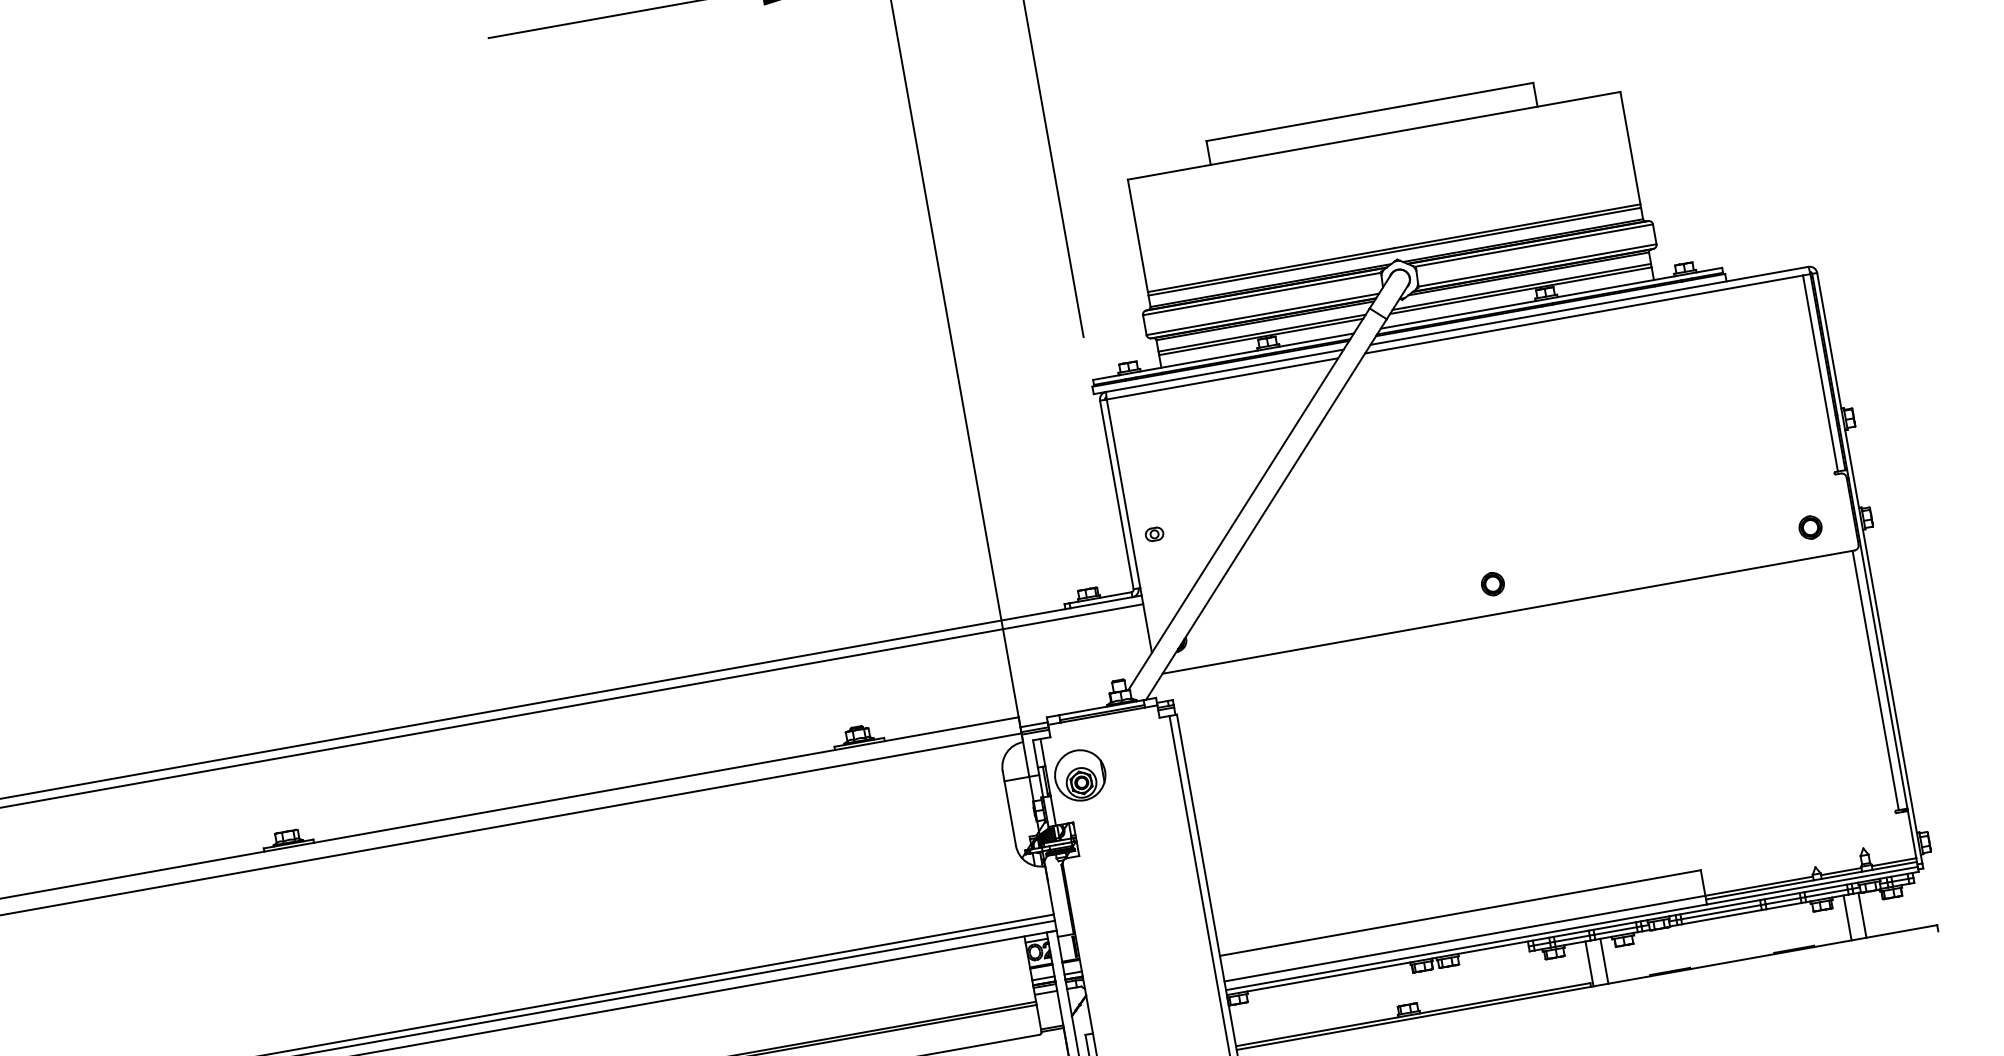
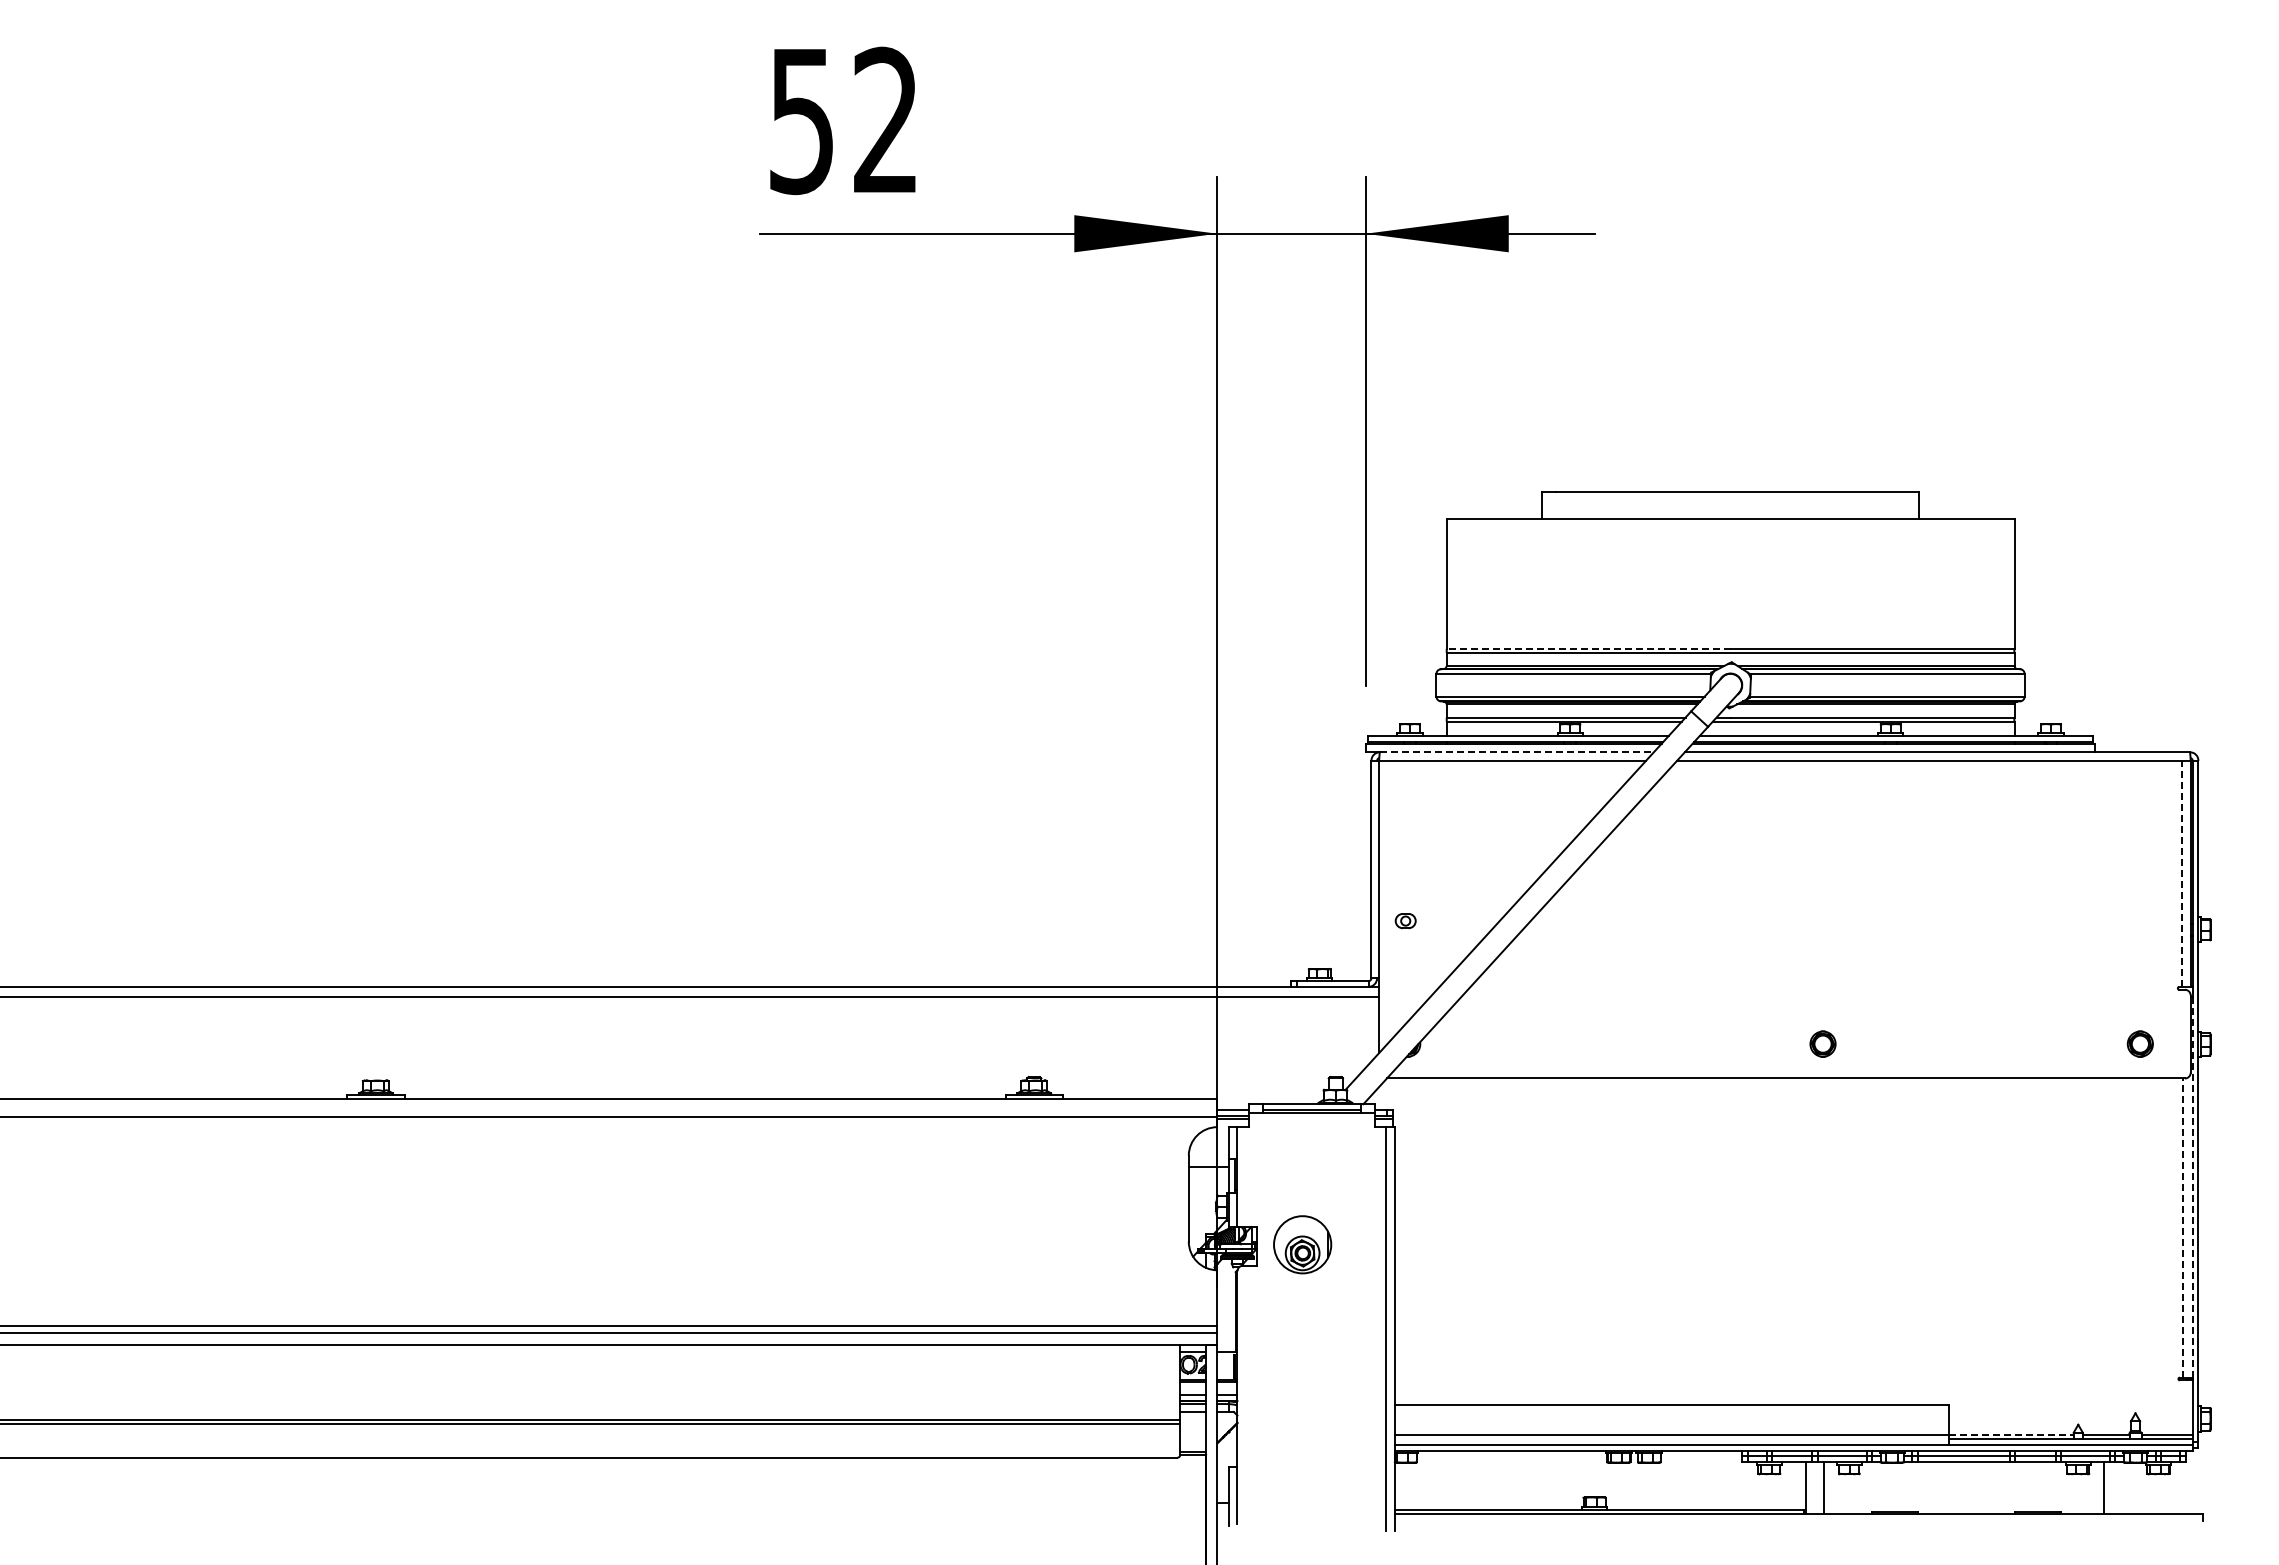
line: (1270, 269) -> (1588, 648), solid -> dashed
line: (1224, 371) -> (1516, 752), solid -> dashed
line: (1820, 373) -> (2182, 873), solid -> dashed
part: (1492, 583) -> (1822, 1043), moved
line: (1878, 644) -> (2192, 1188), solid -> dashed
line: (1875, 680) -> (2182, 1228), solid -> dashed
part: (1080, 775) -> (1302, 1244), moved
line: (1759, 885) -> (2012, 1434), solid -> dashed
line: (1862, 914) -> (2121, 1487), removed

